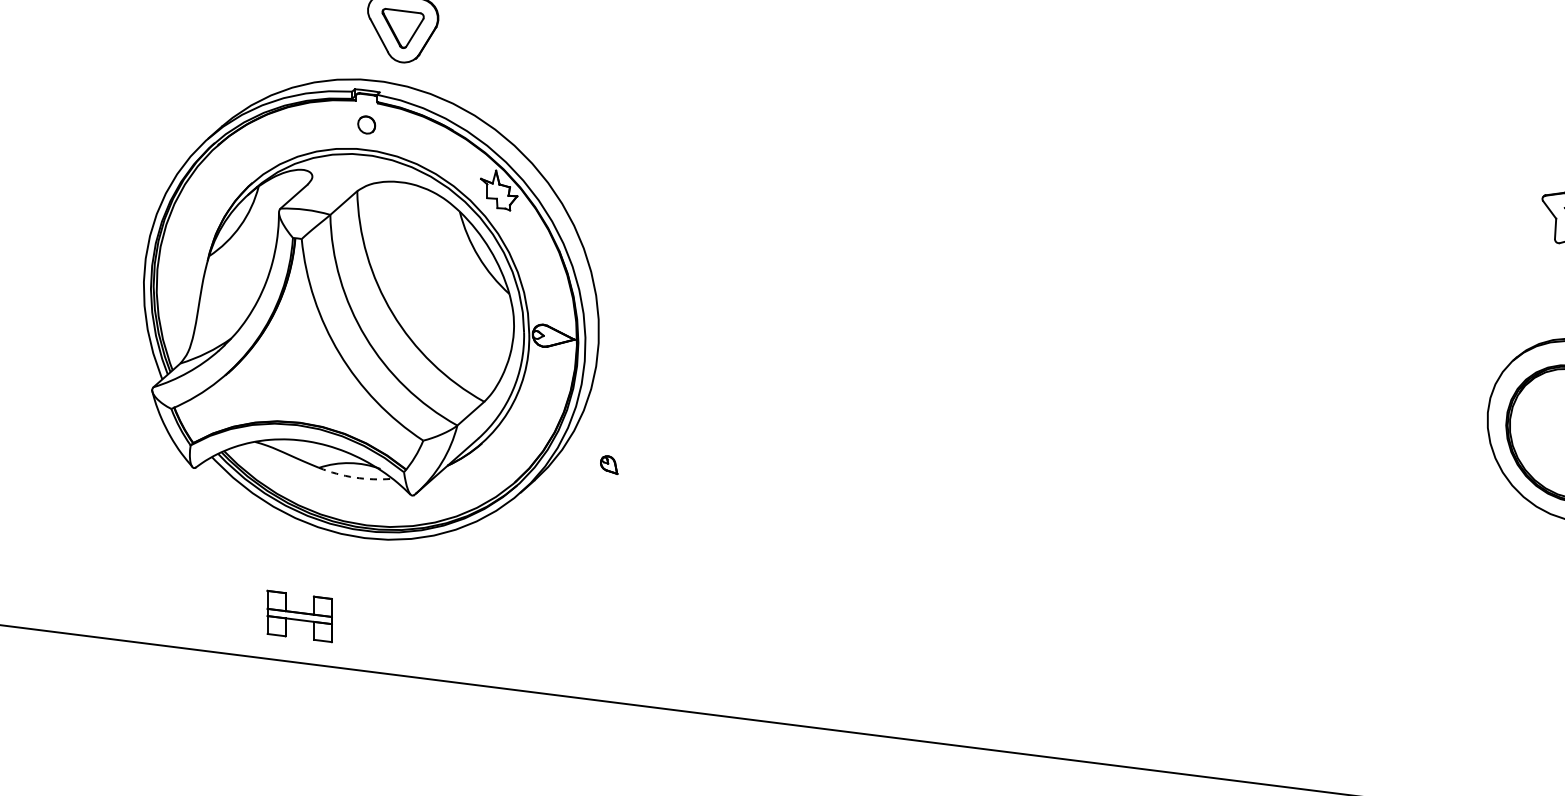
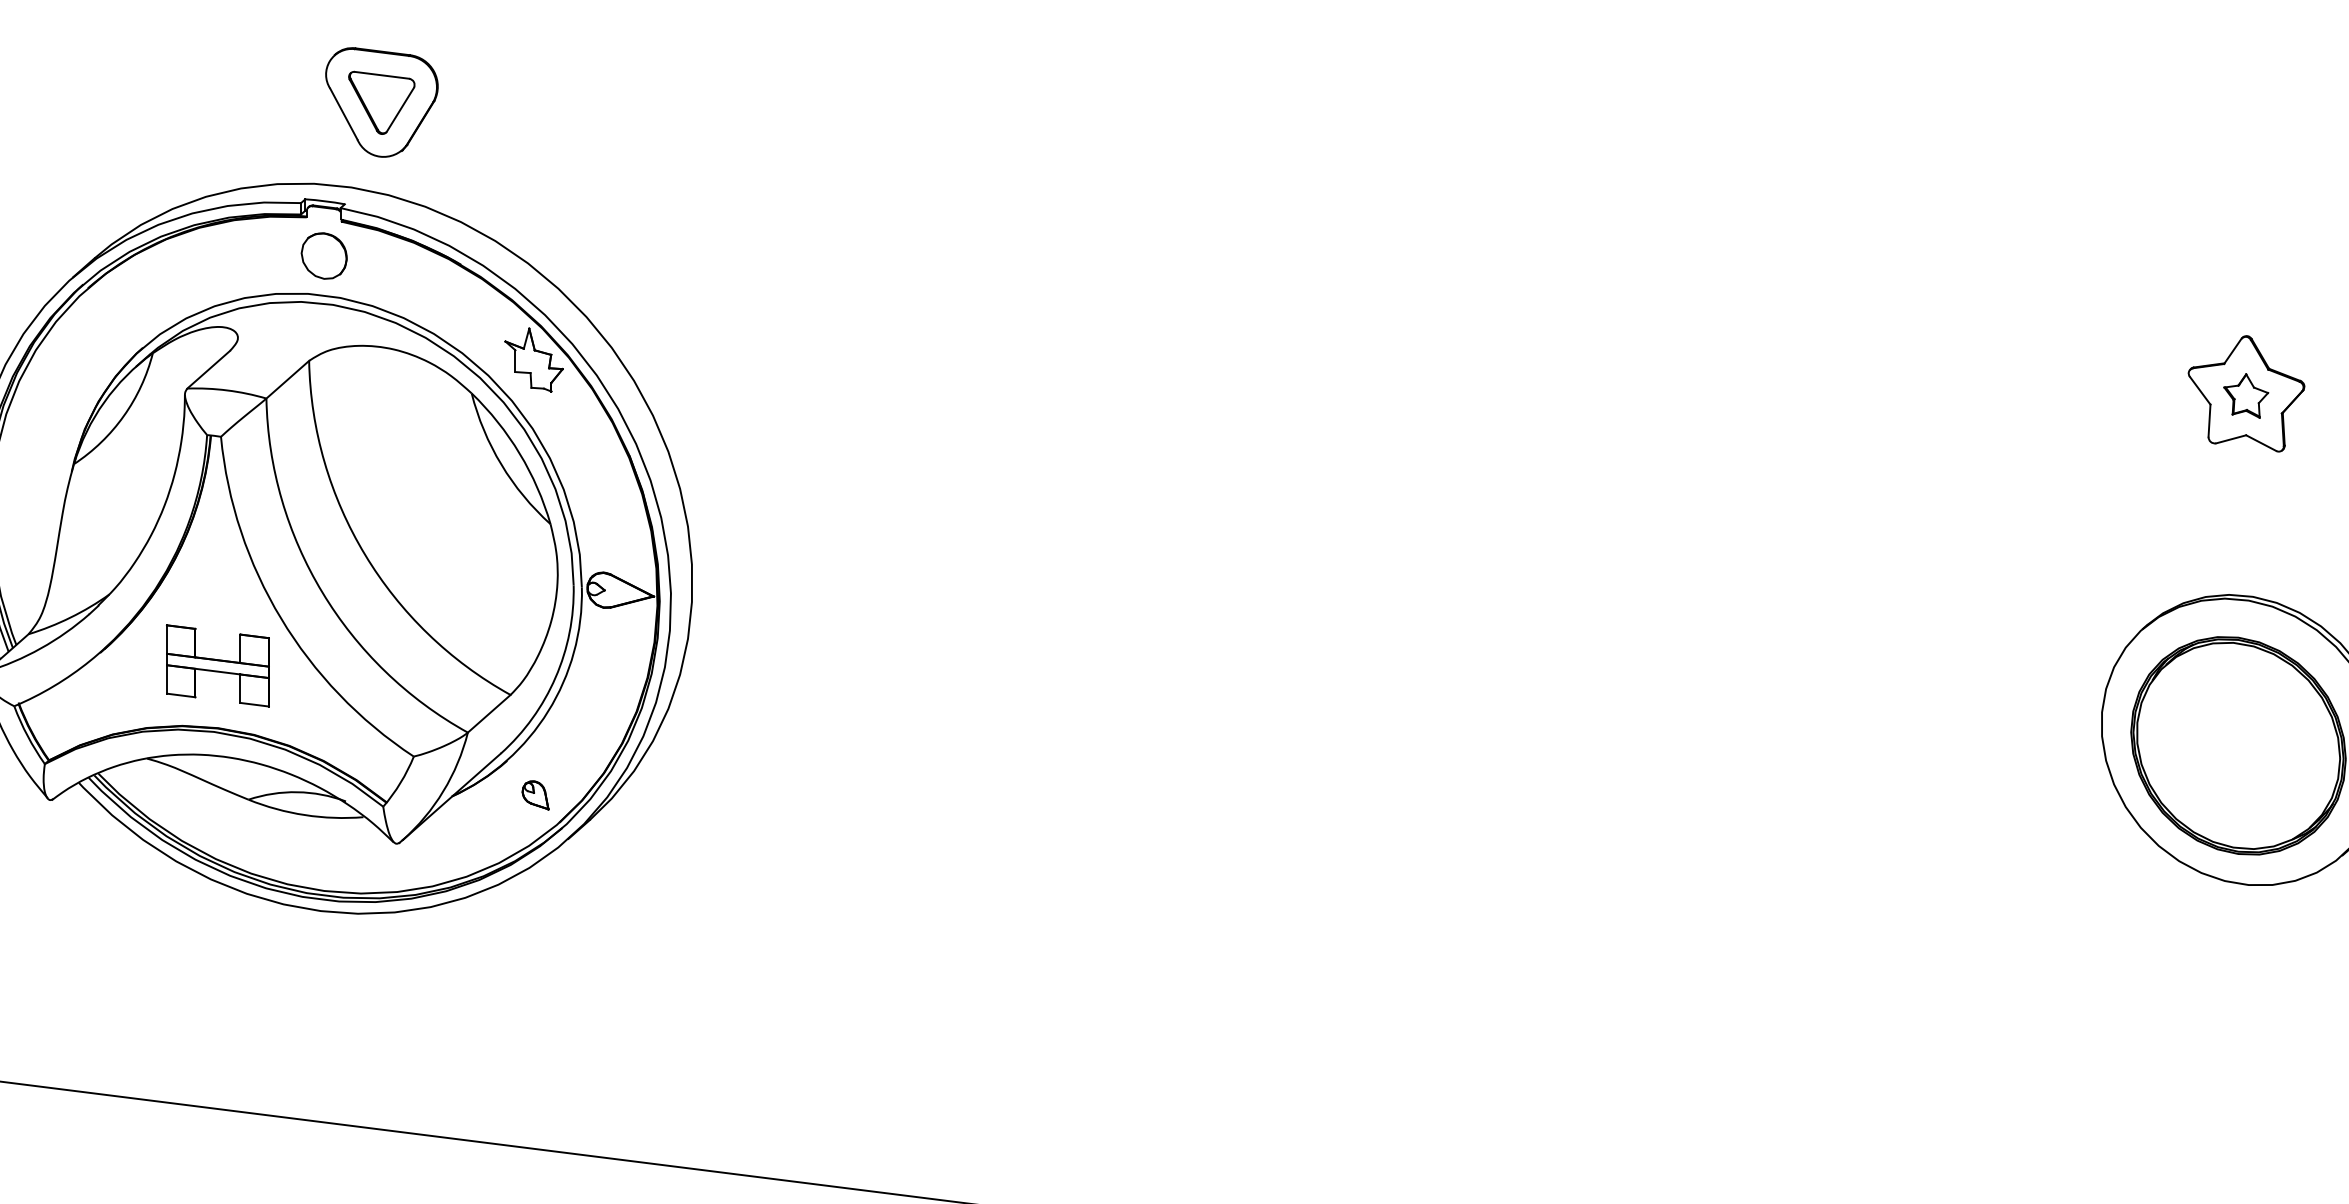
part: (366, 124) -> (323, 255), size x1.67
part: (609, 465) -> (536, 795), moved
arc: (354, 477) -> (304, 815), dashed -> solid
part: (299, 616) -> (217, 665), moved

